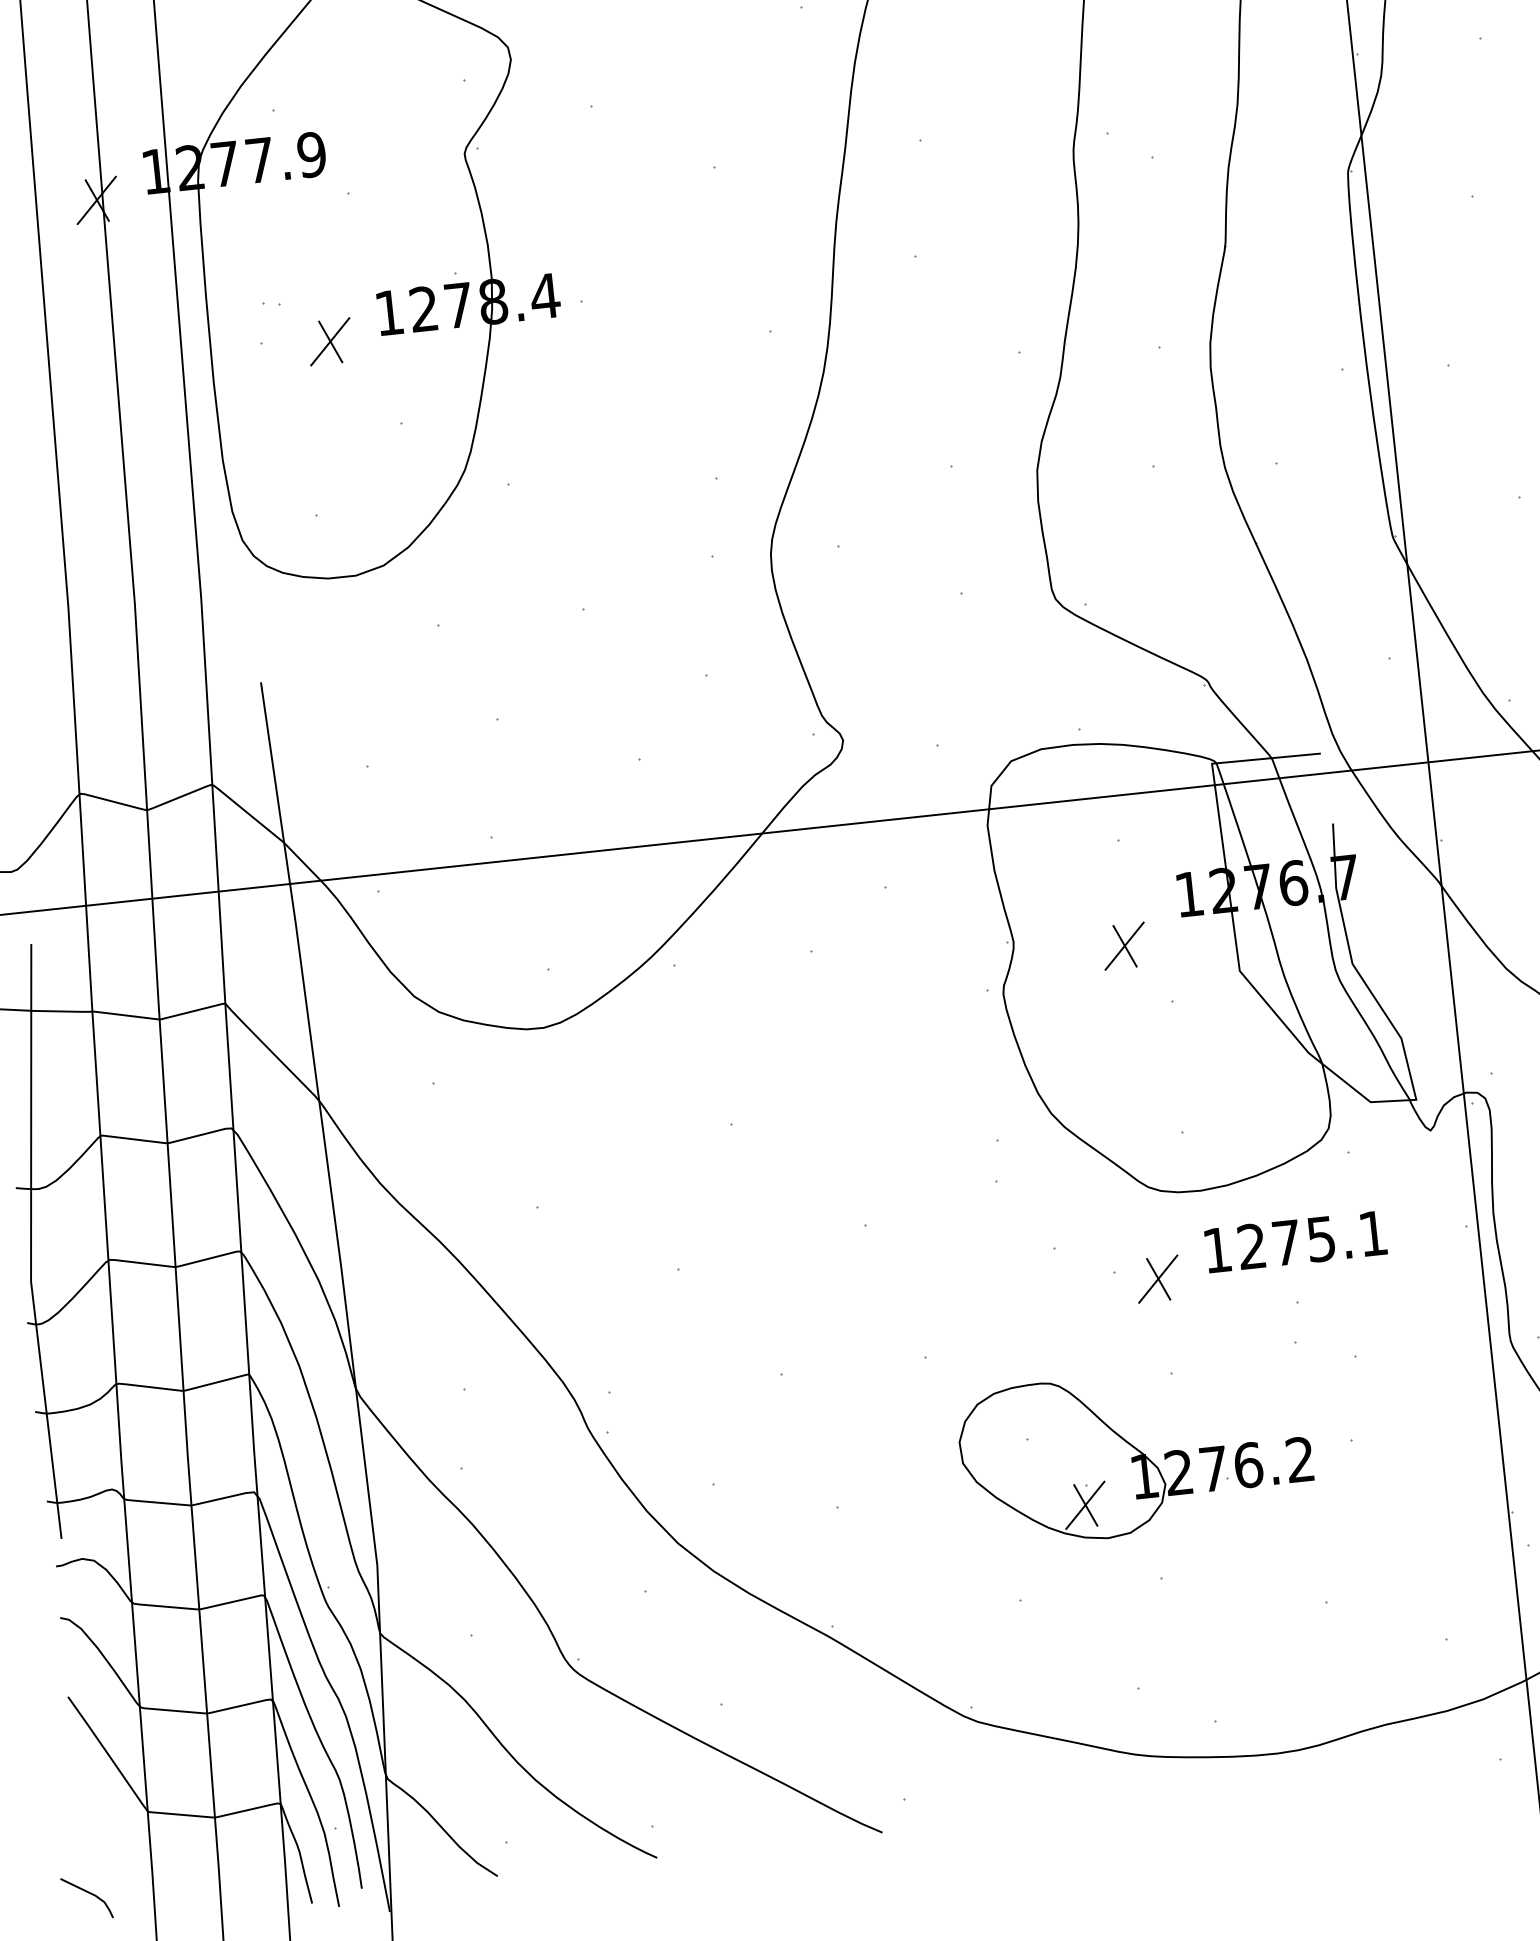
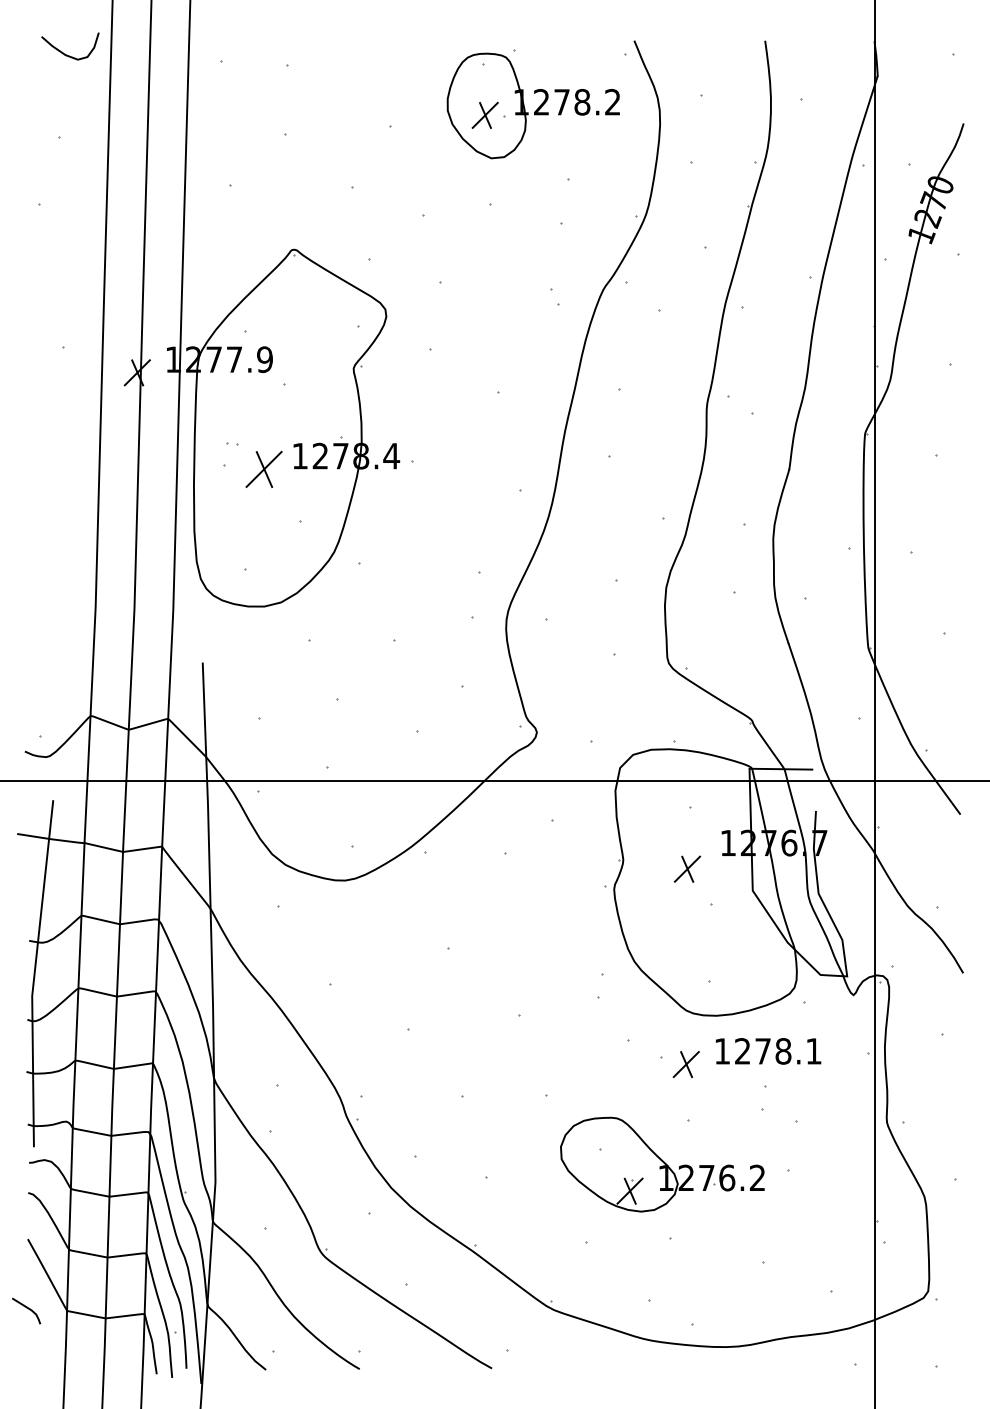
part: (329, 340) -> (263, 468), size x1.4
text: (1321, 1239) -> (783, 1051), 1275.1 -> 1278.1
line: (86, 1893) -> (26, 1308), moved

